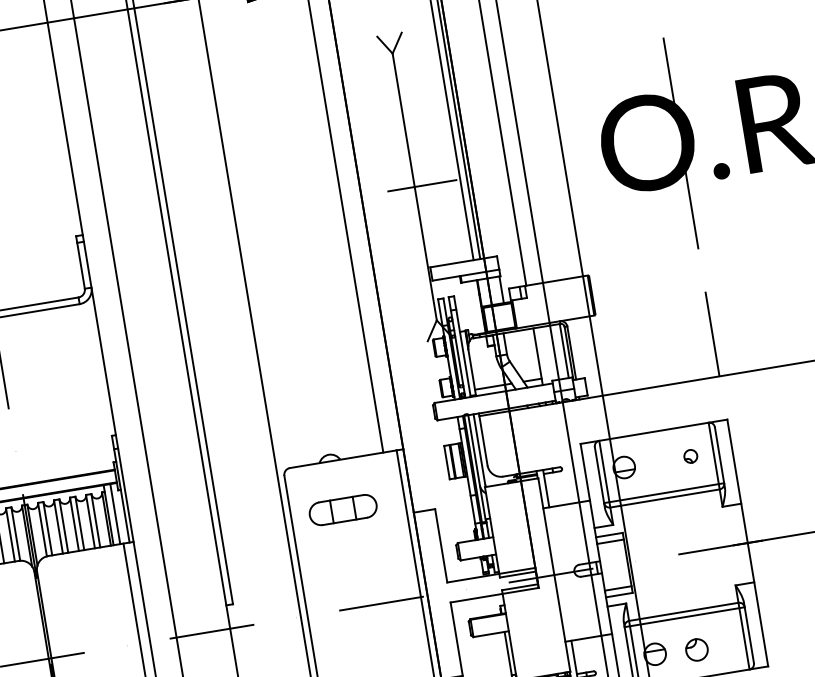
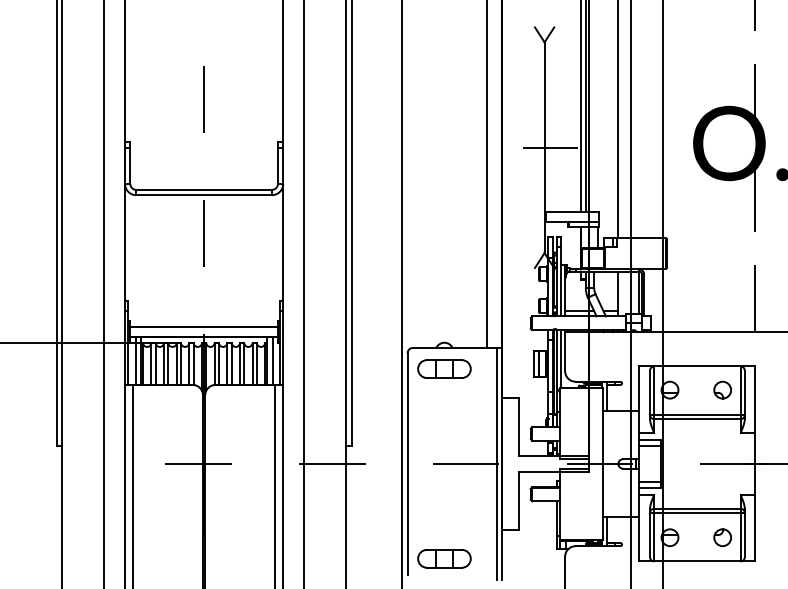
part: (690, 455) -> (722, 389), size x1.67
part: (343, 509) -> (444, 368), moved
part: (696, 649) -> (722, 537), moved

